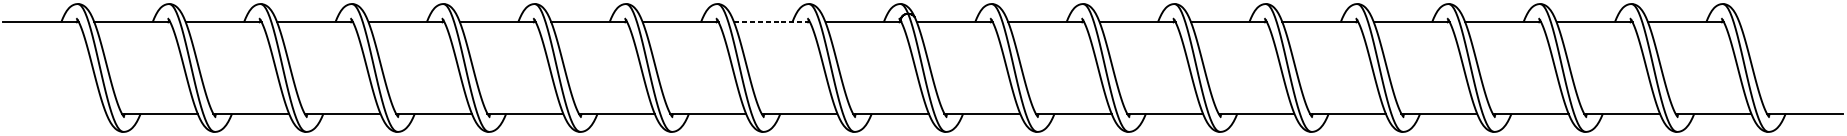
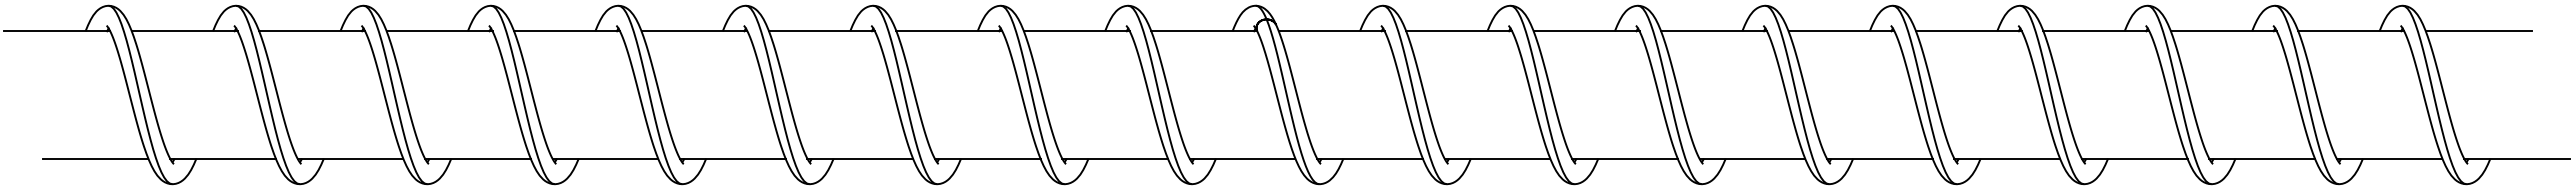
line: (771, 22) -> (1076, 31), dashed -> solid
line: (1777, 22) -> (2478, 31), added
line: (68, 113) -> (95, 158), added

